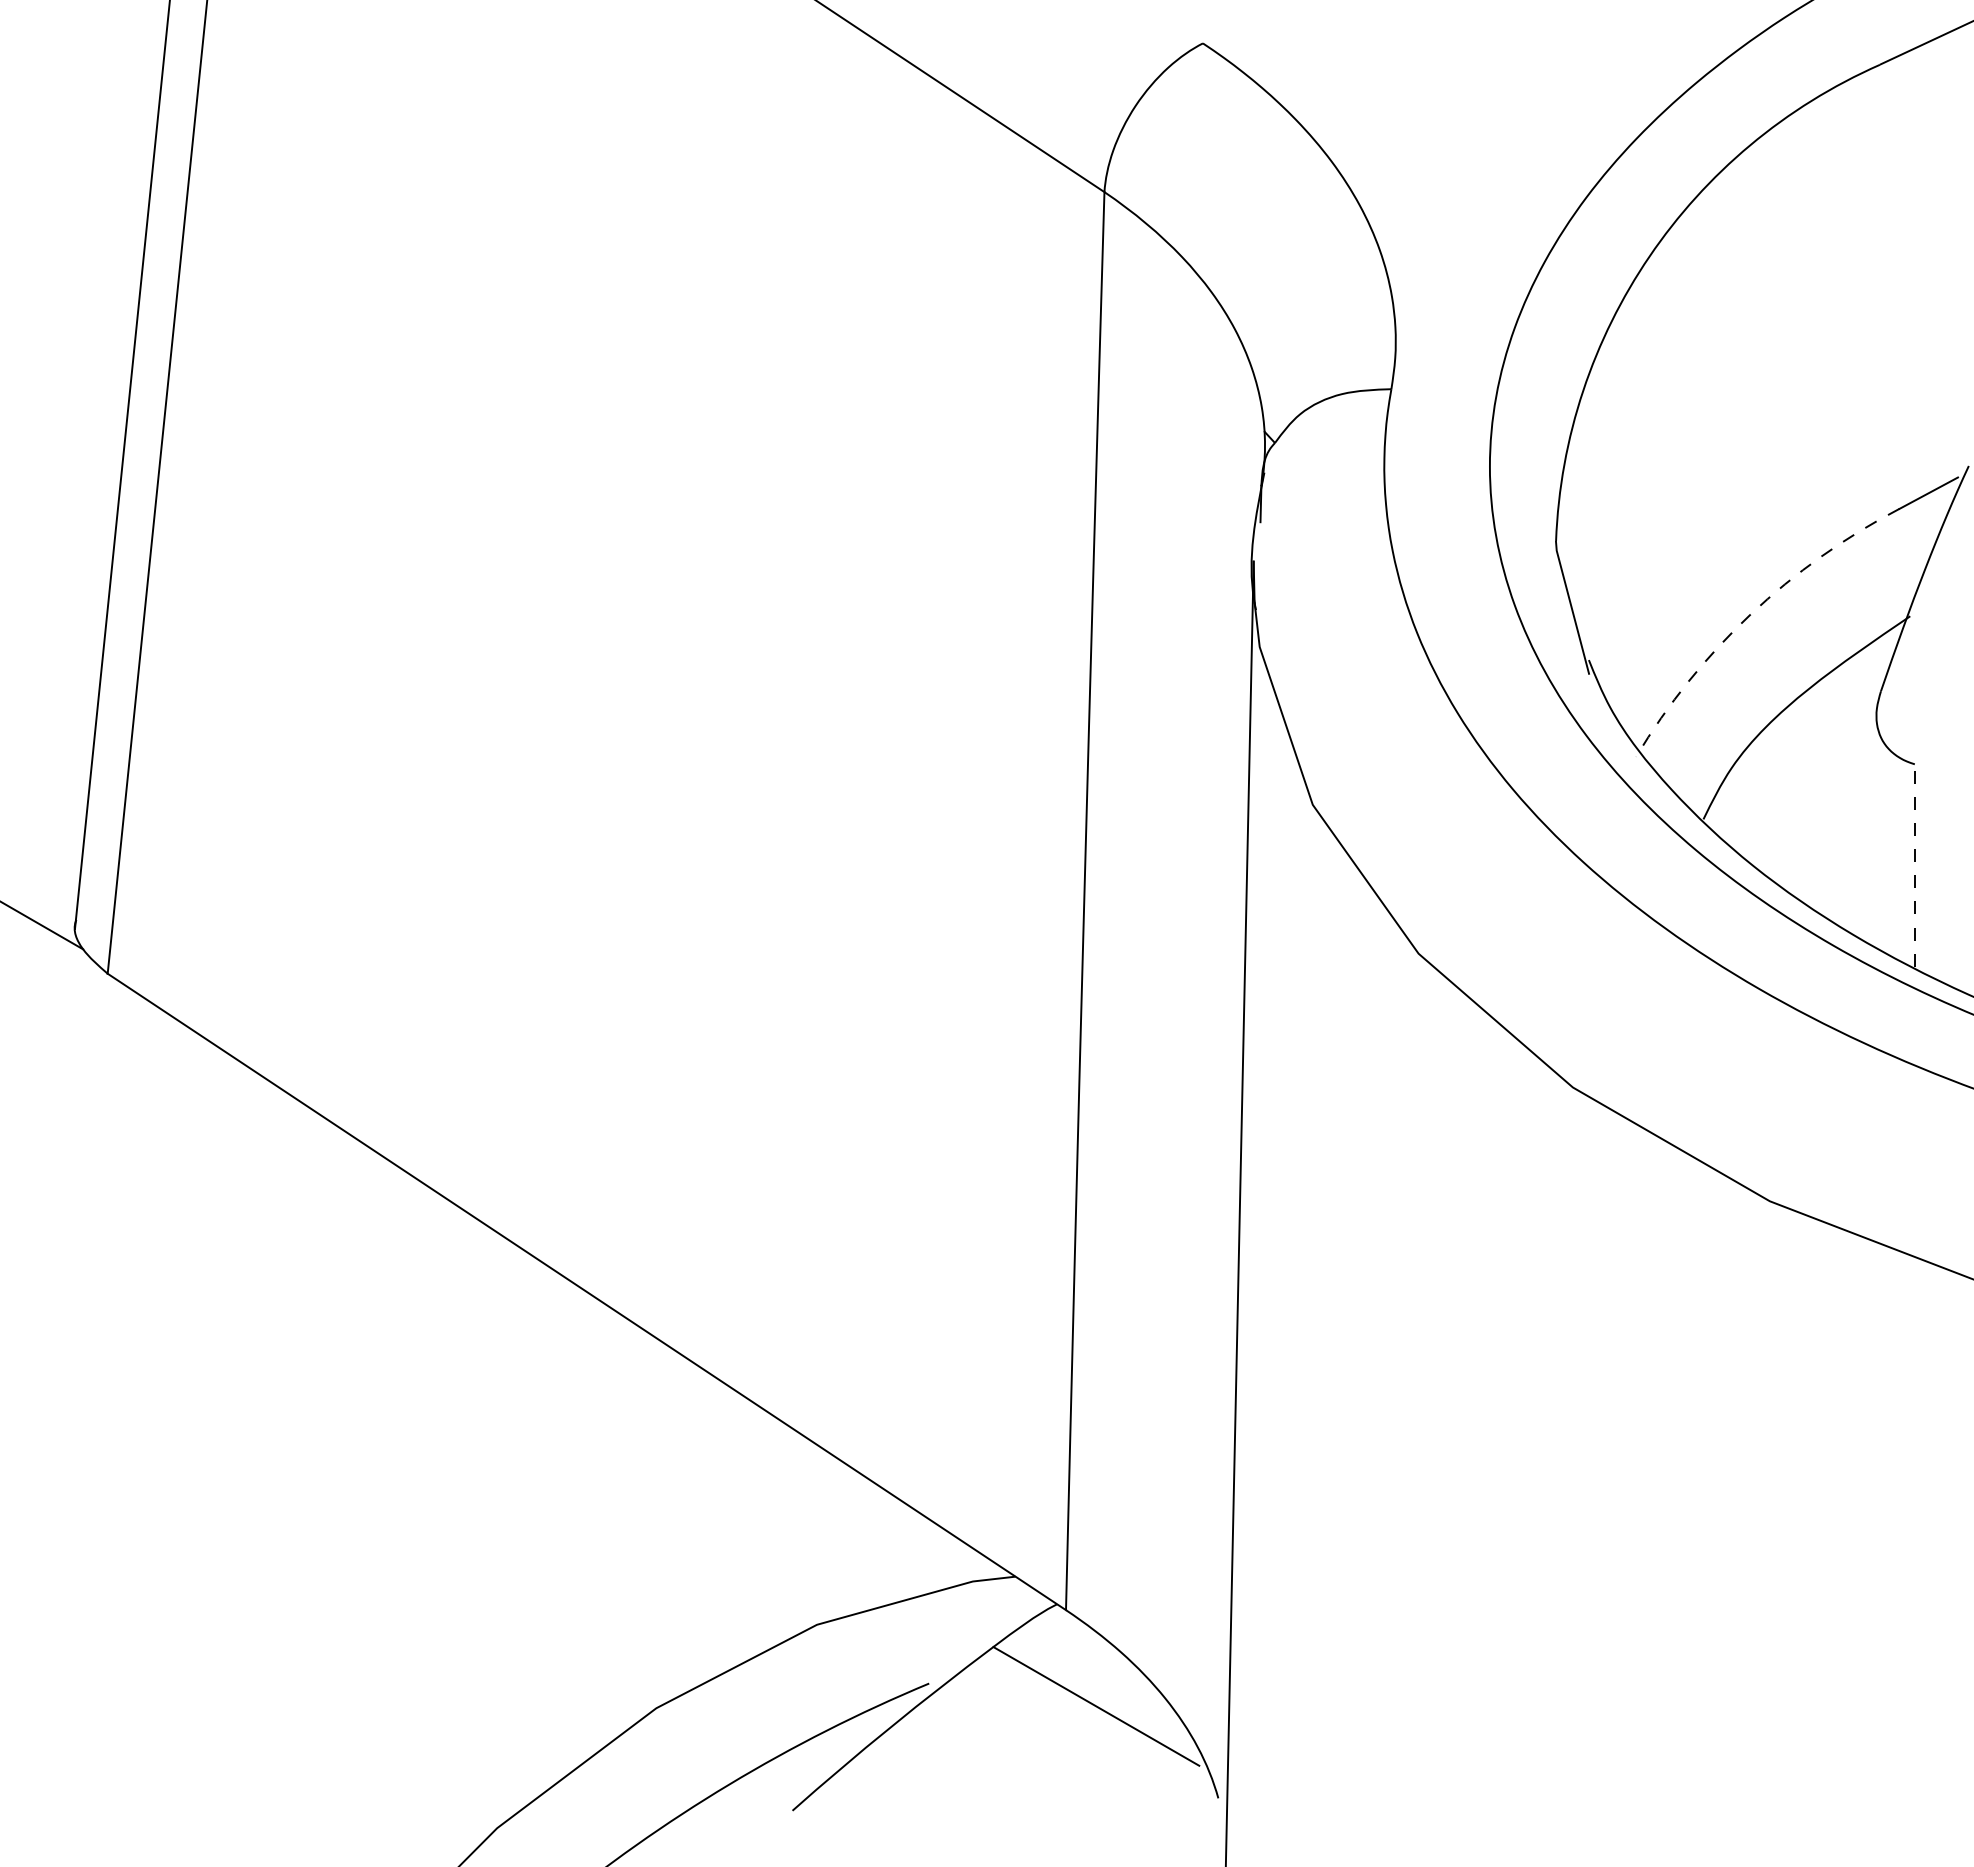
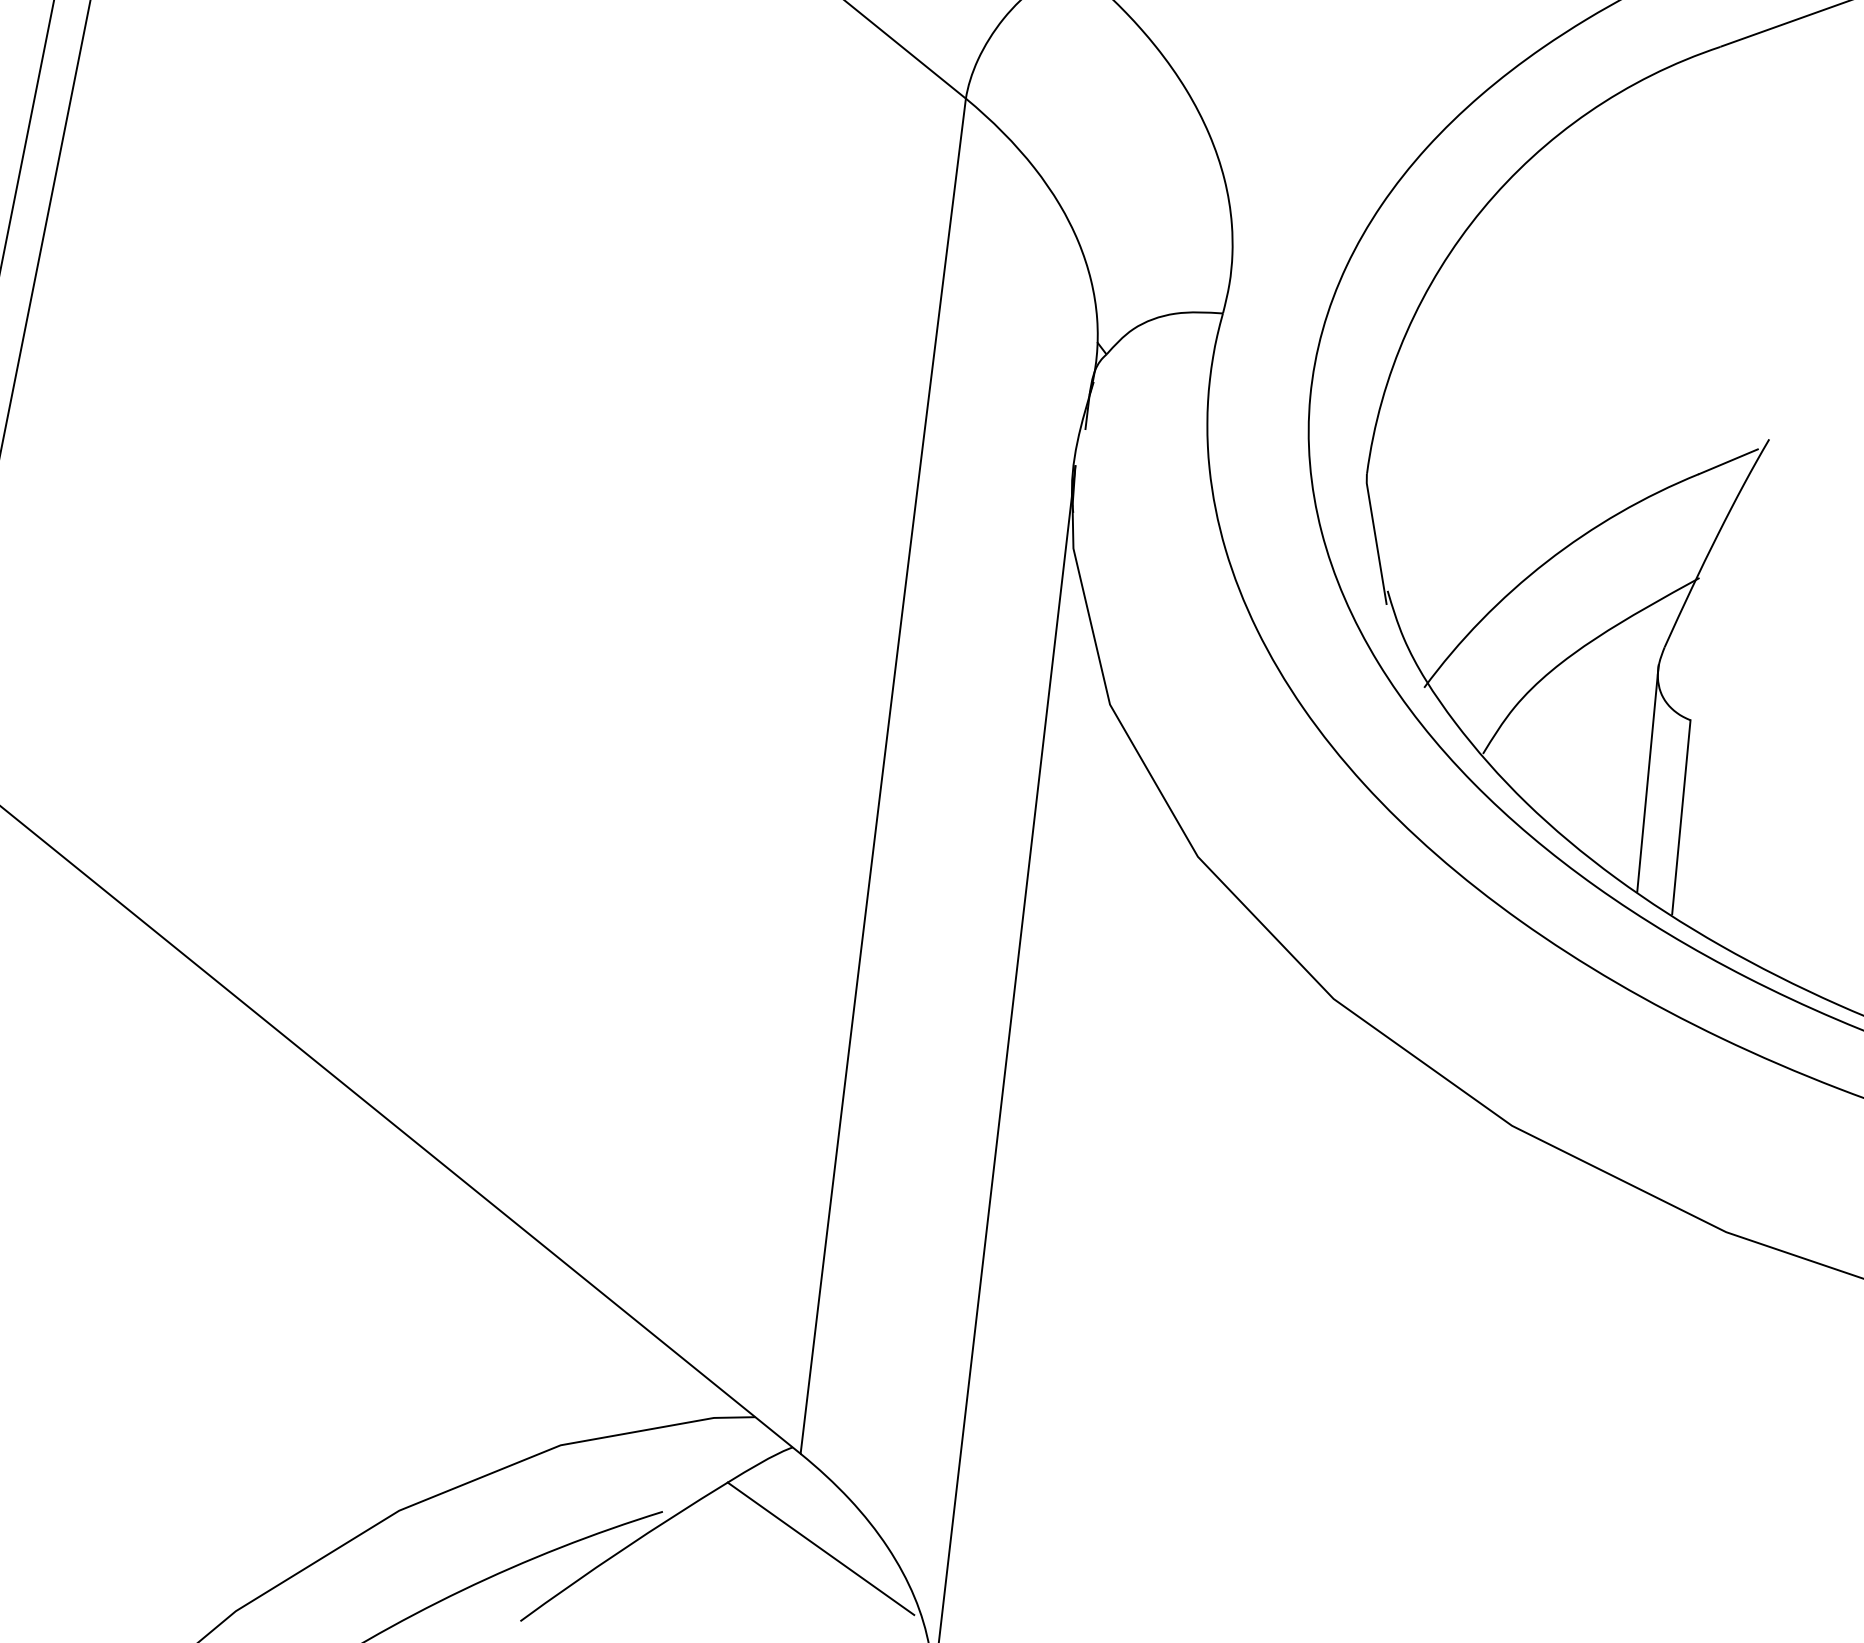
arc: (1750, 614) -> (1546, 561), dashed -> solid
line: (1876, 828) -> (1647, 778), added
line: (1914, 865) -> (1681, 817), dashed -> solid

